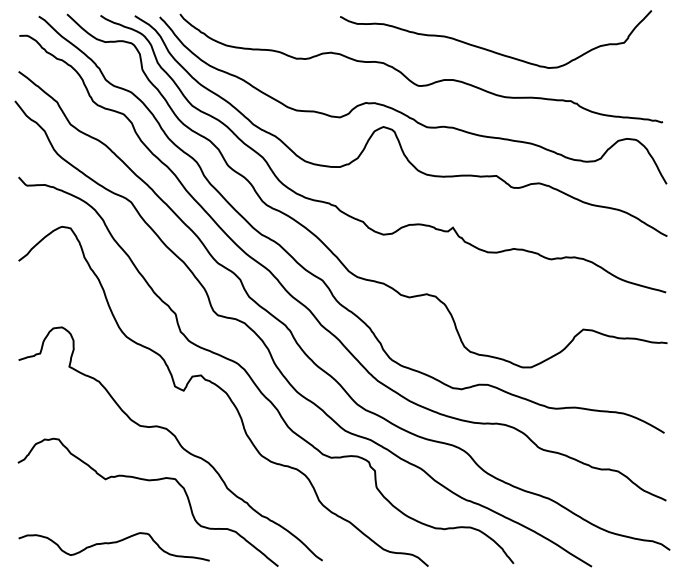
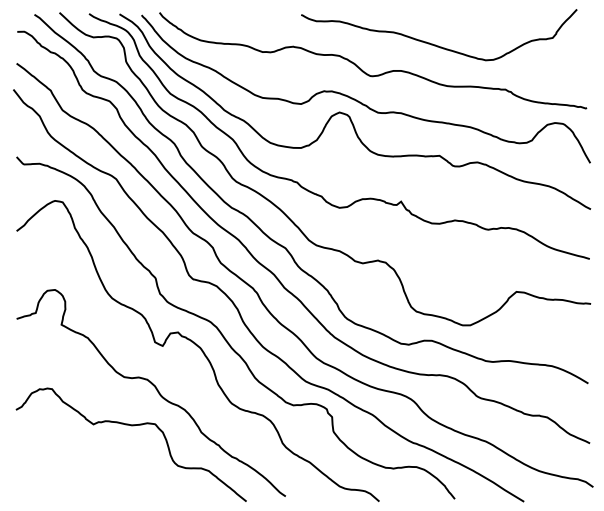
curve: (113, 543) -> (100, 481), removed

